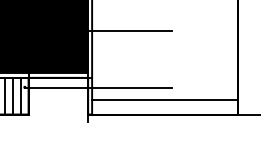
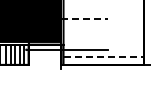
line: (130, 30) -> (84, 18), solid -> dashed
line: (166, 99) -> (104, 56), solid -> dashed

